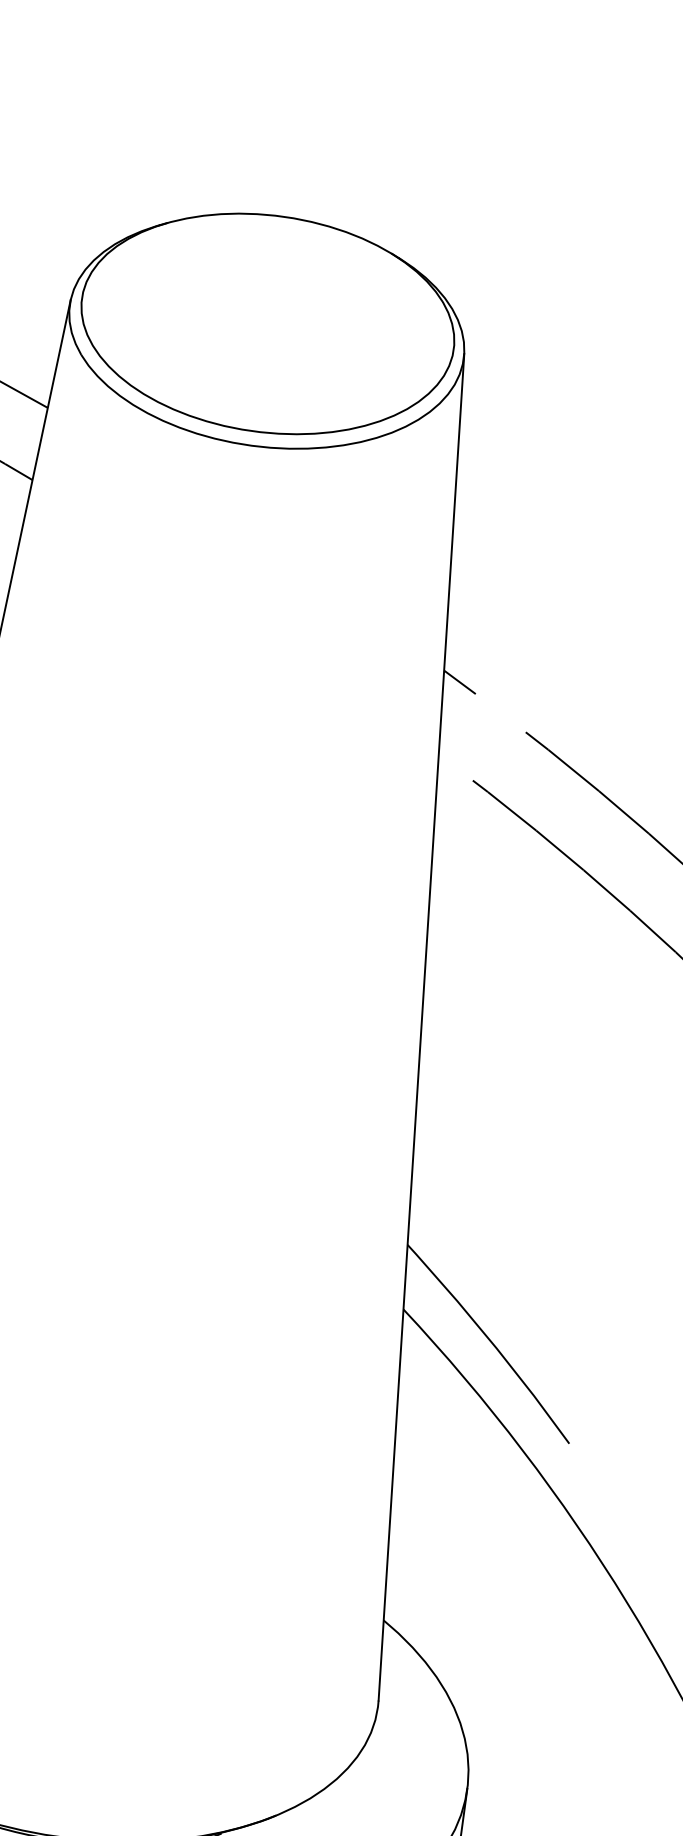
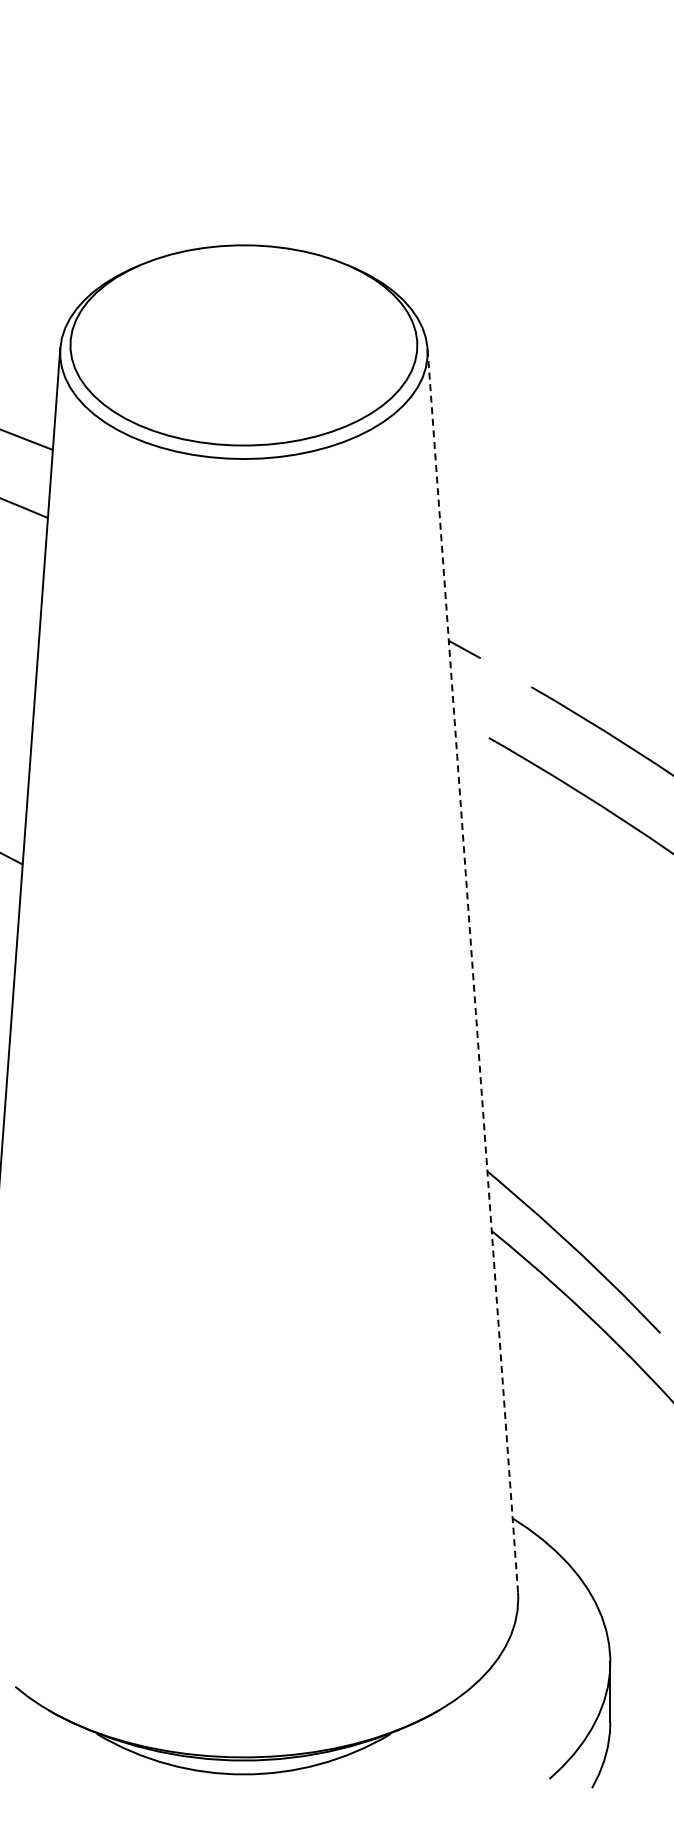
line: (421, 1027) -> (472, 970), solid -> dashed

